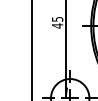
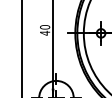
text: (58, 19) -> (45, 27), 45 -> 40

